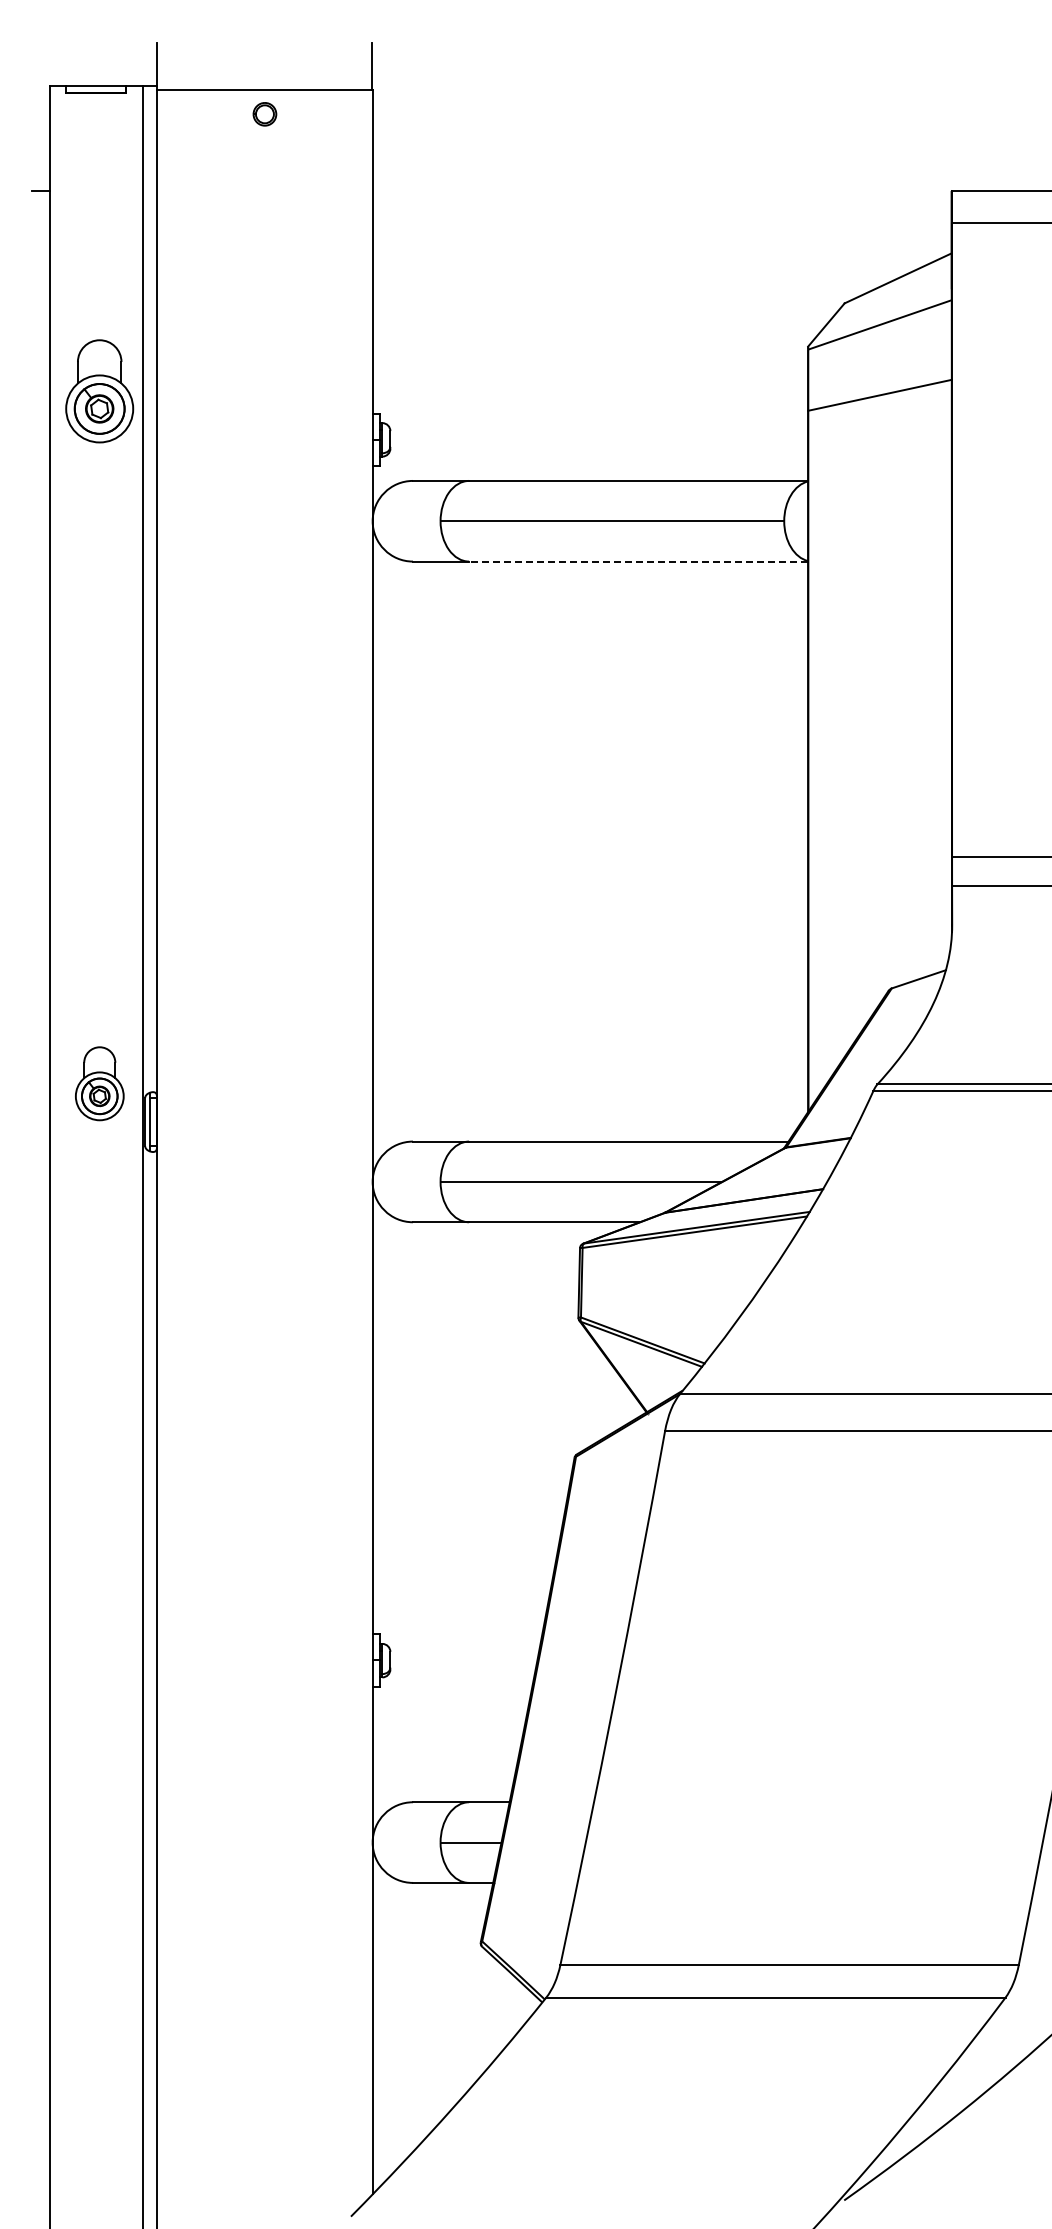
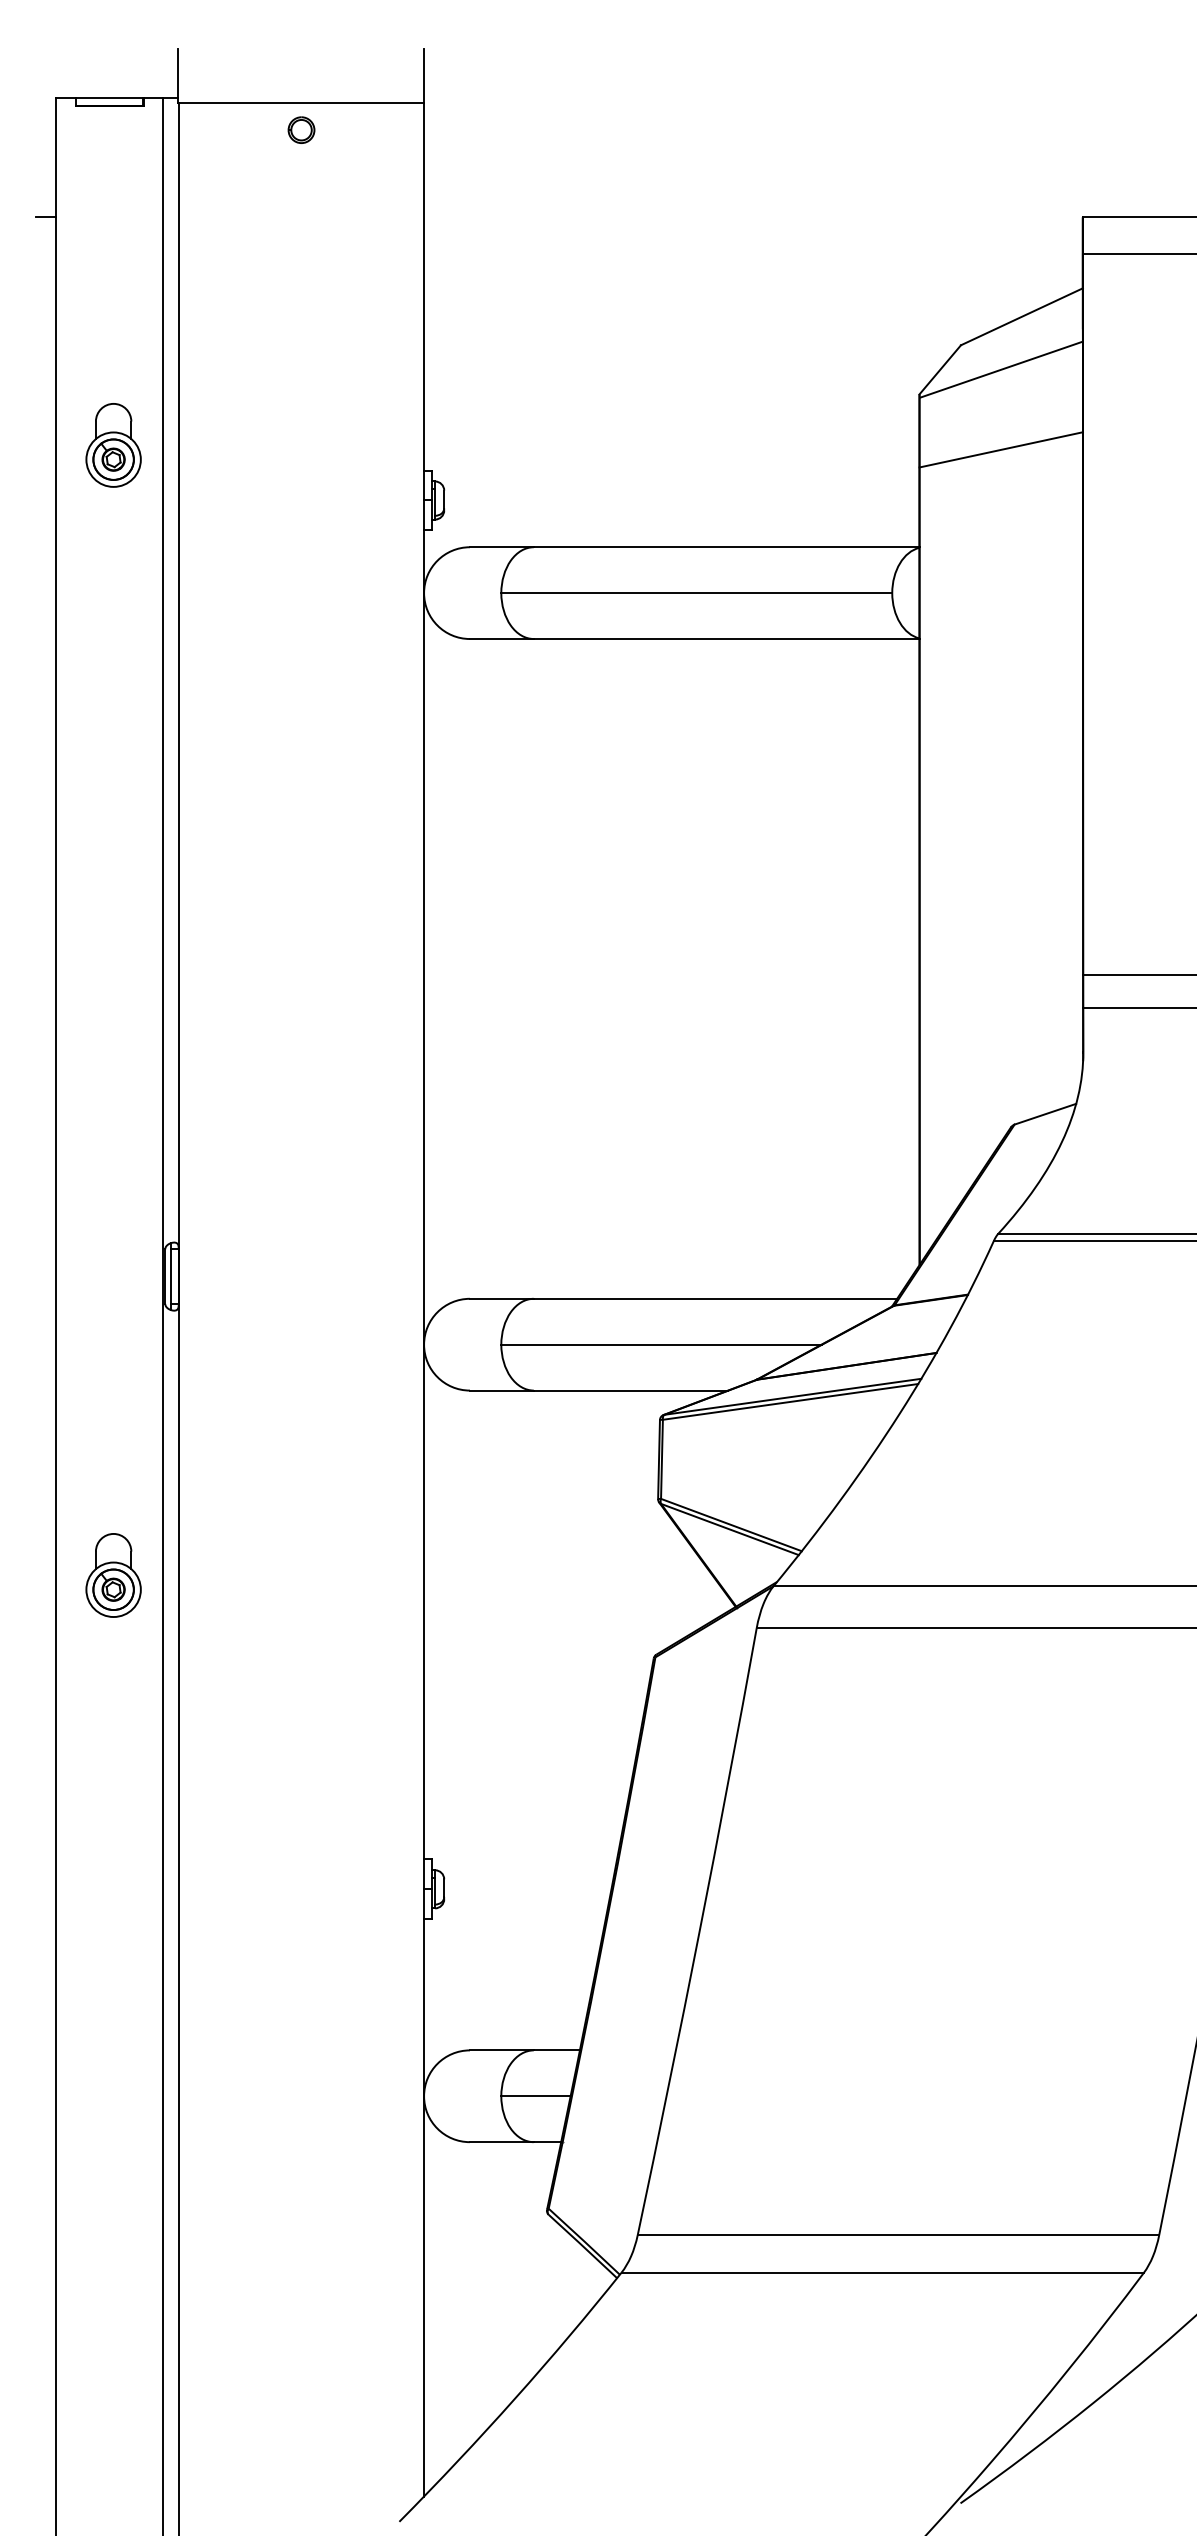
part: (99, 391) -> (113, 445), size x0.71
line: (638, 561) -> (726, 638), dashed -> solid
part: (99, 1083) -> (113, 1575), moved

